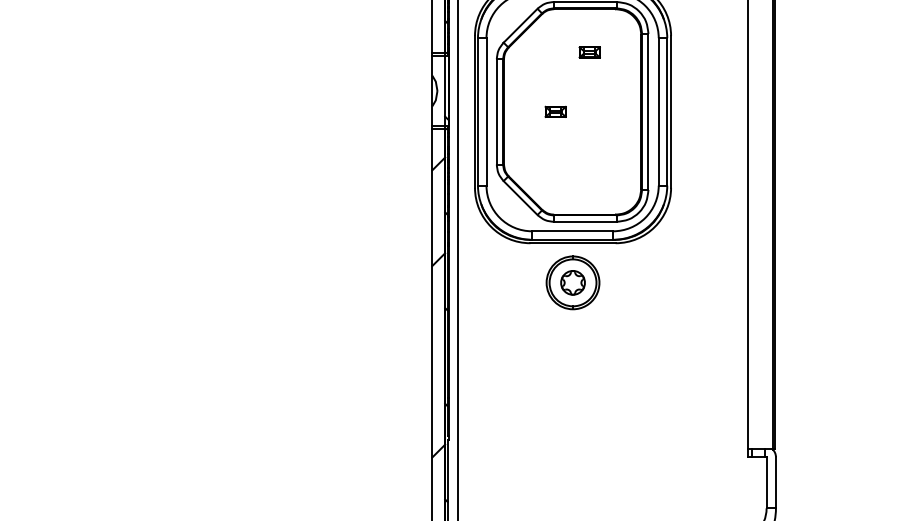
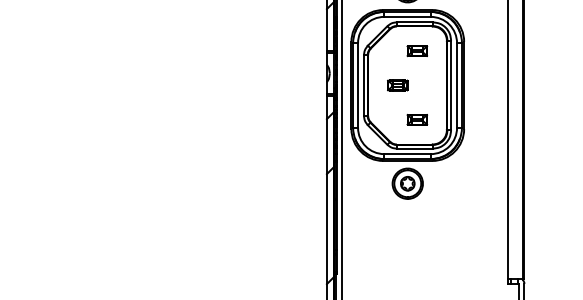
part: (589, 52) -> (417, 51), size x1.67
part: (555, 111) -> (397, 85), size x1.67
part: (589, 171) -> (417, 119), added

